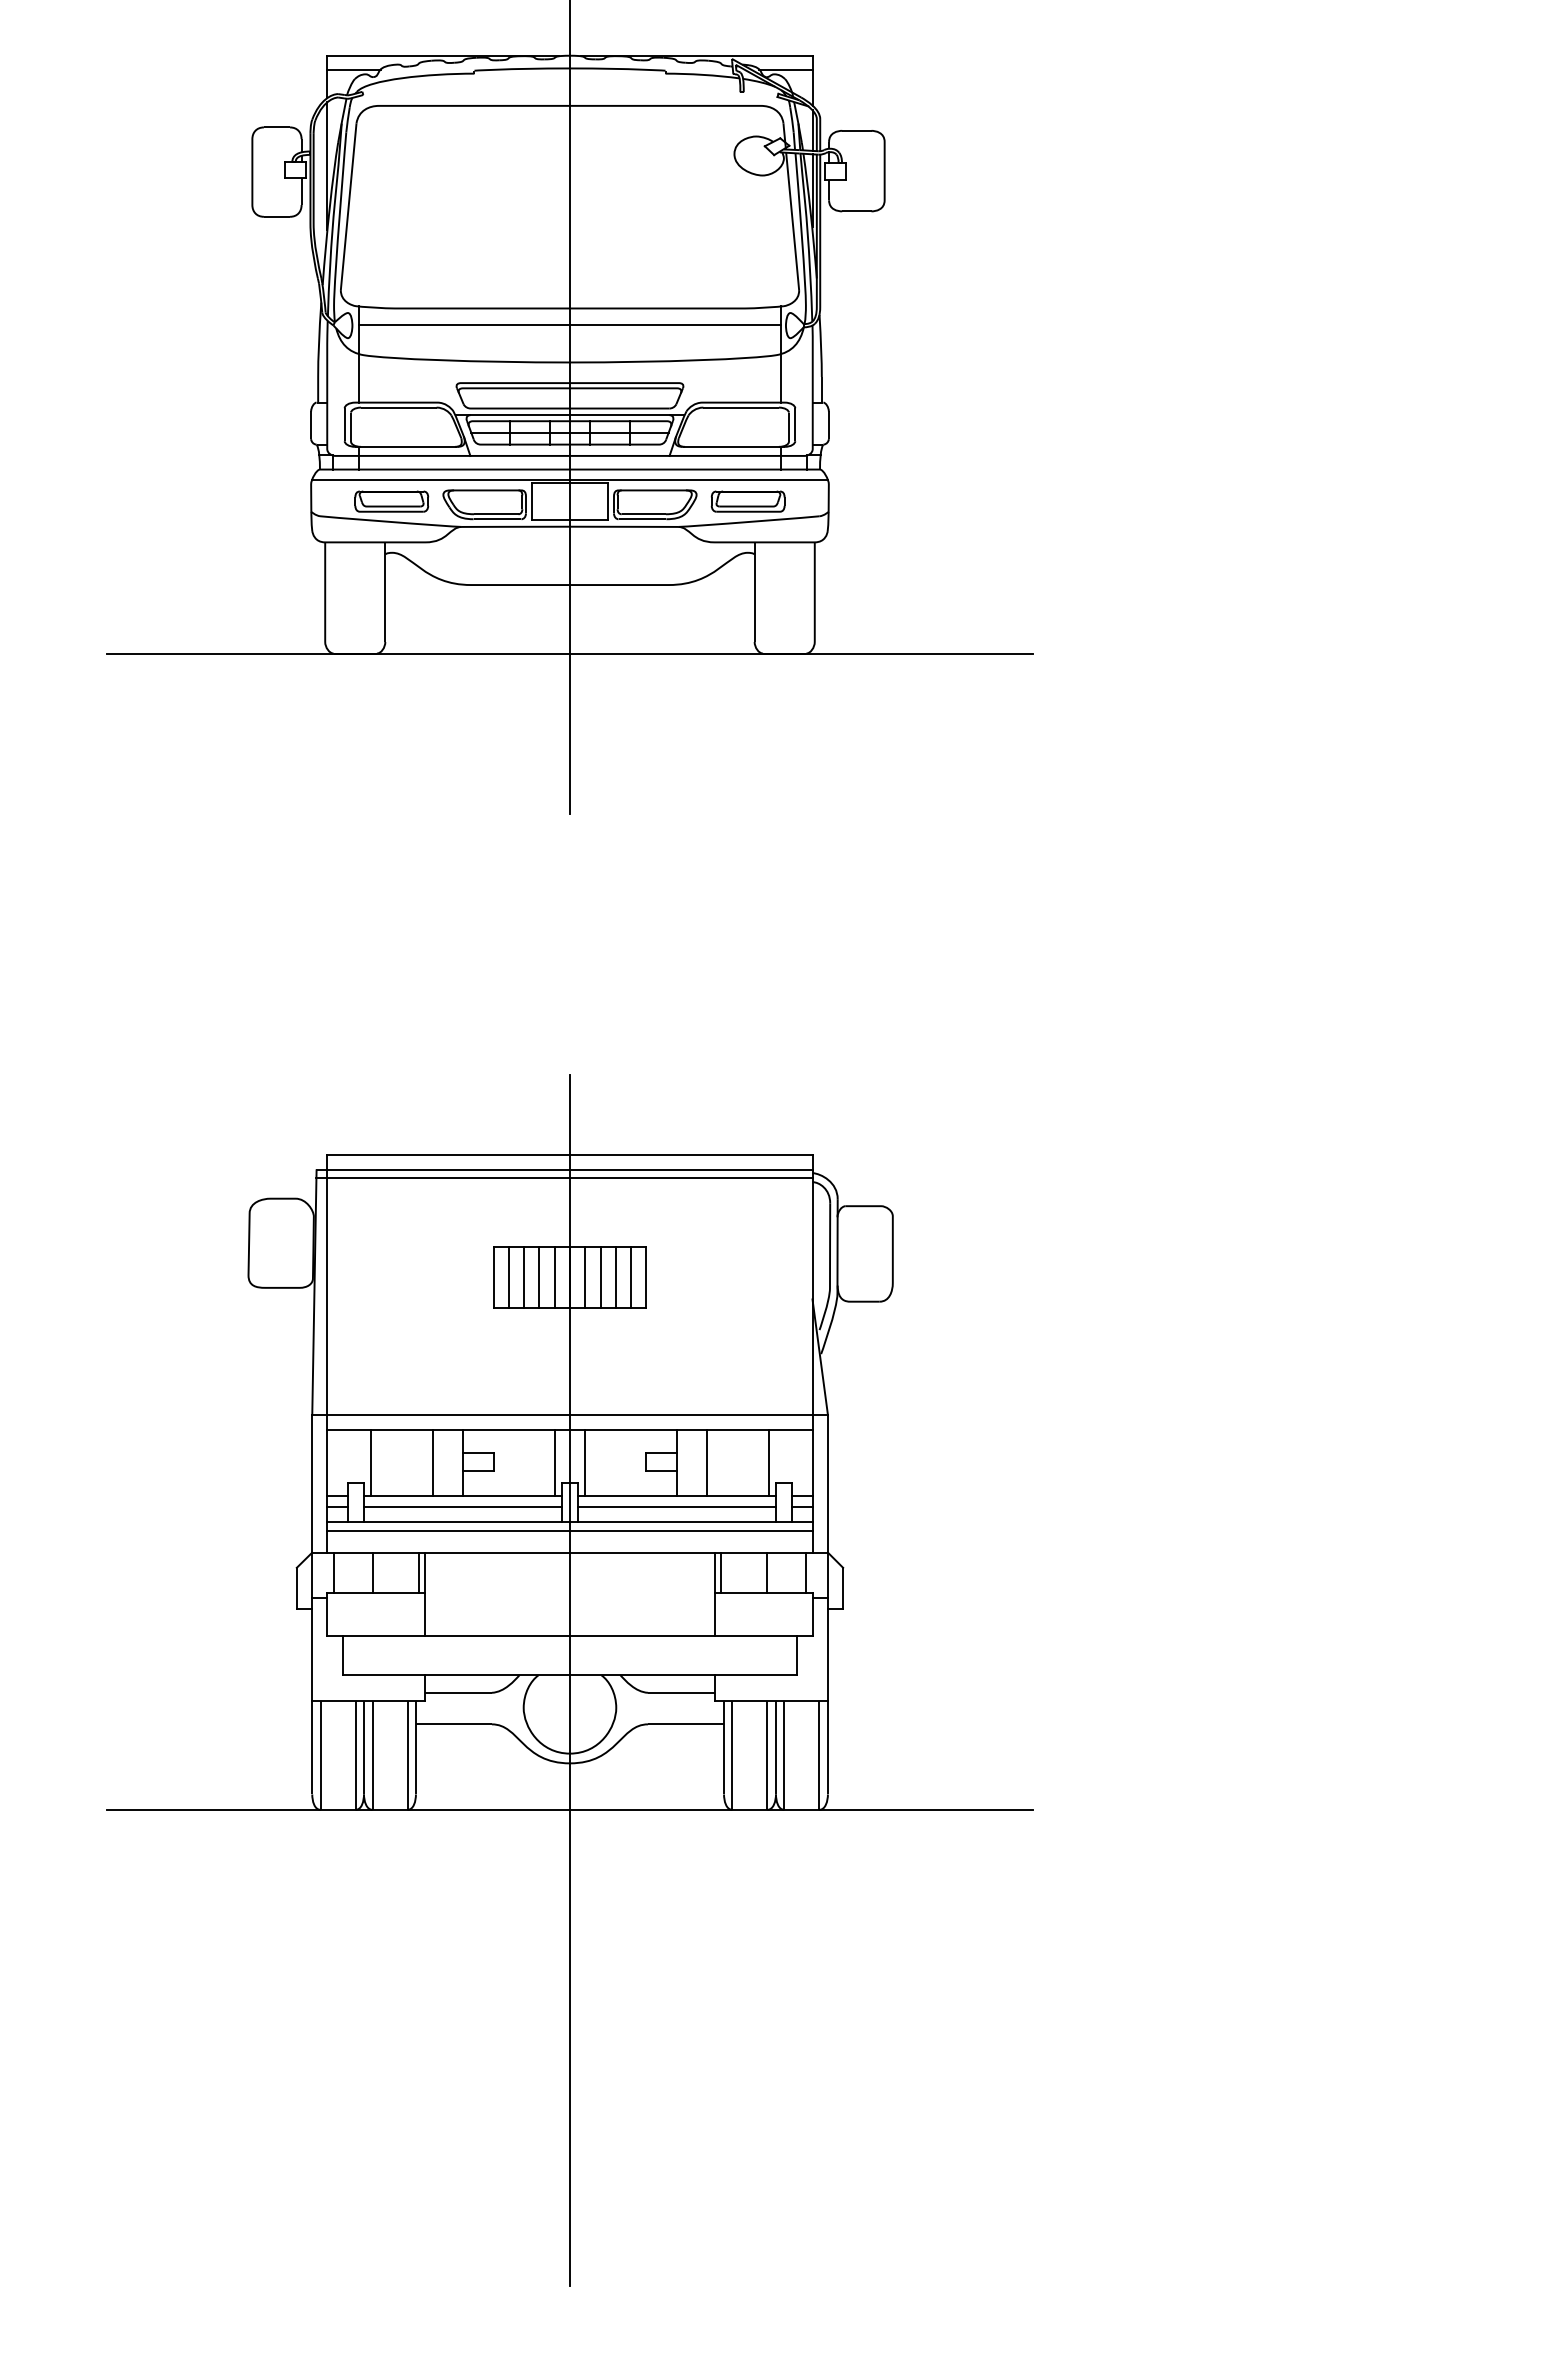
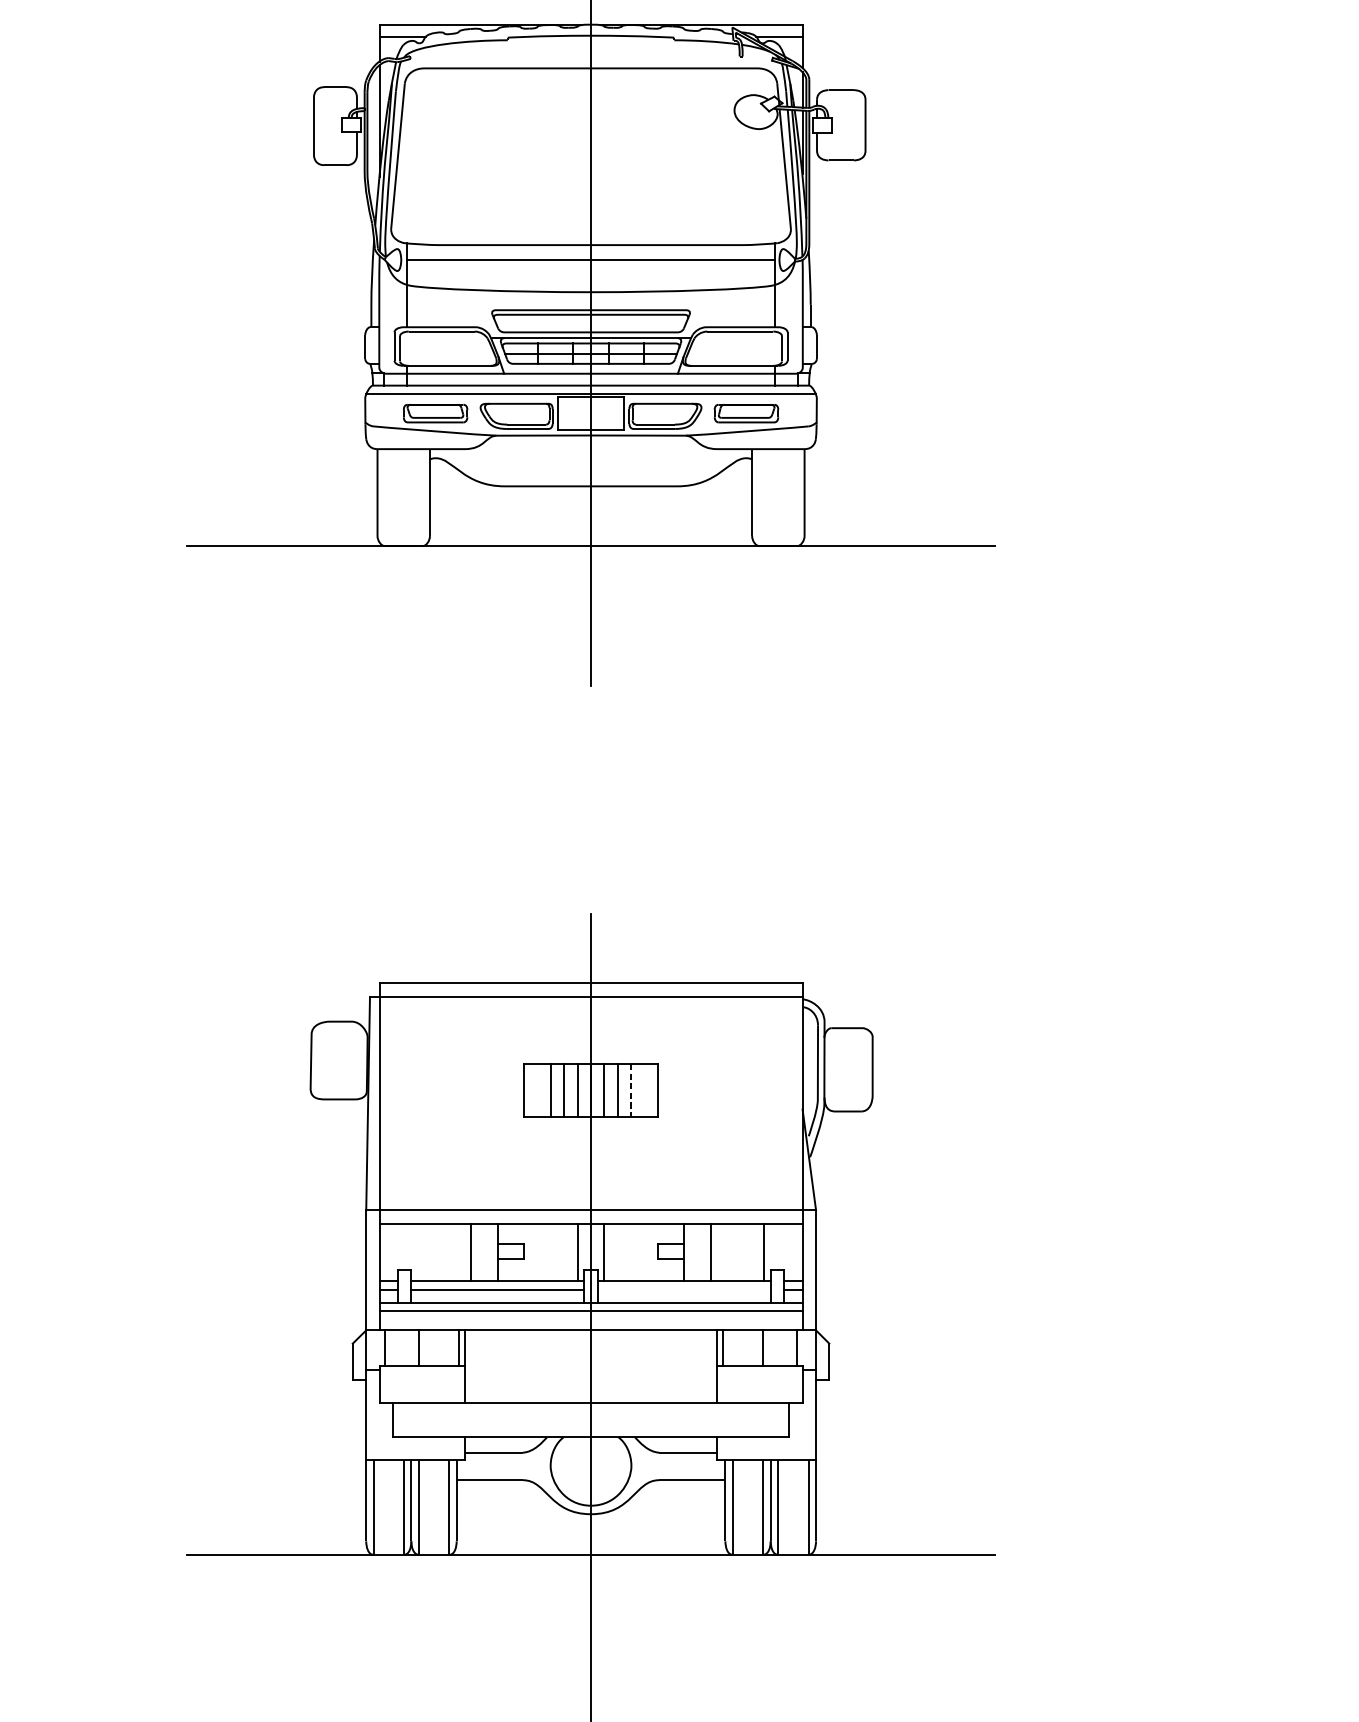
line: (564, 1177) -> (586, 1003), removed
line: (508, 1277) -> (537, 1090), removed
line: (631, 1277) -> (644, 1090), removed
line: (615, 1278) -> (630, 1091), solid -> dashed
line: (371, 1463) -> (417, 1252), removed
line: (676, 1506) -> (683, 1290), removed

